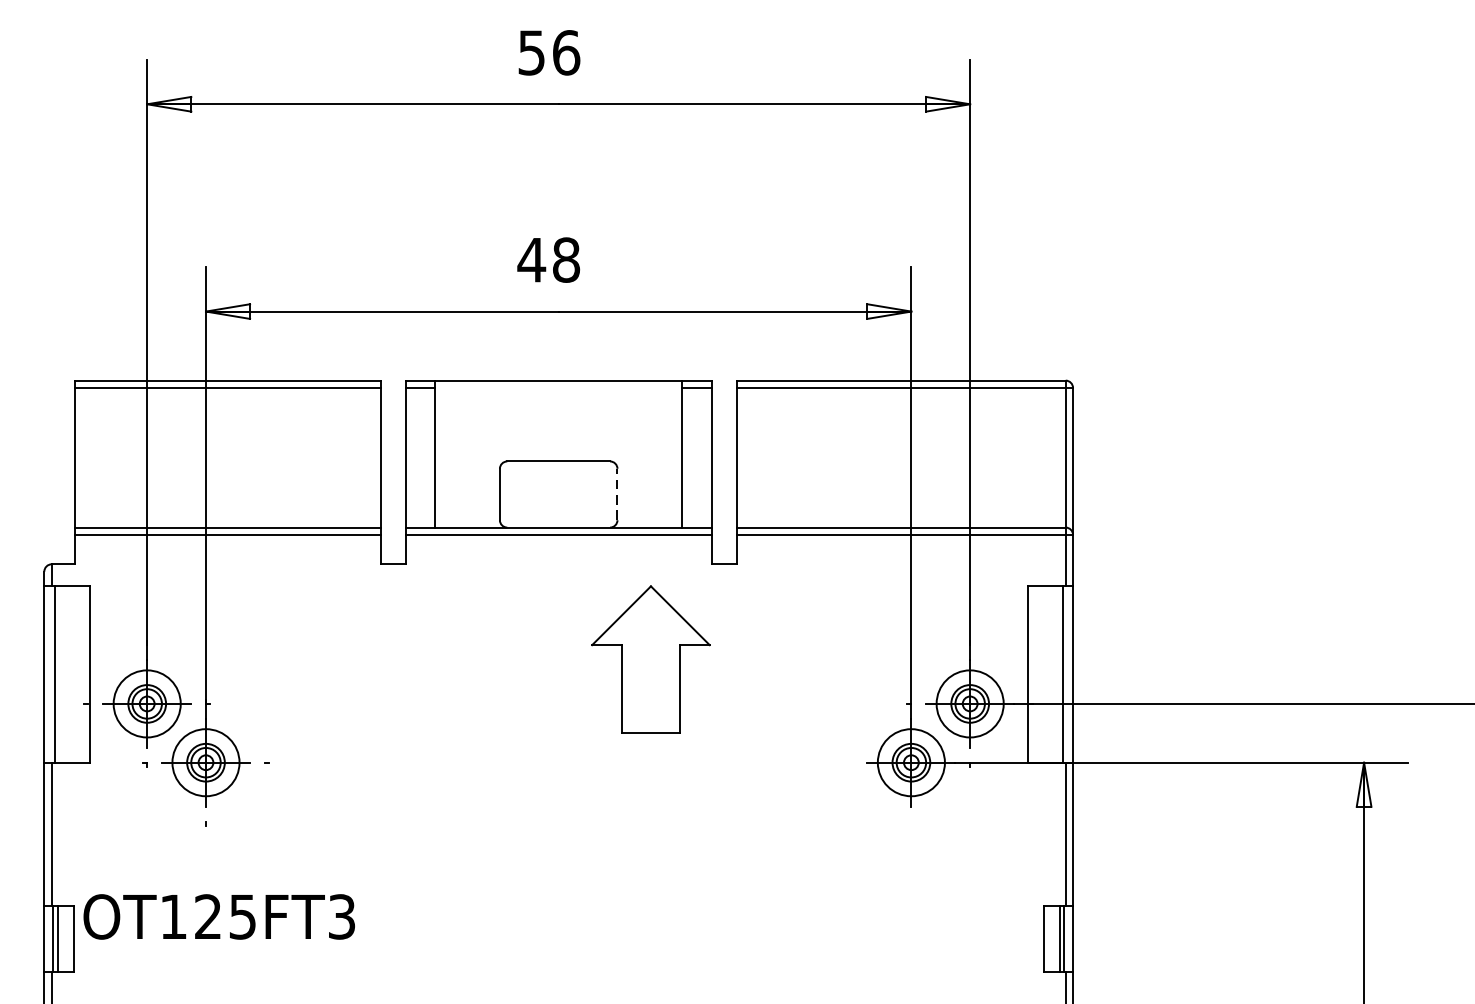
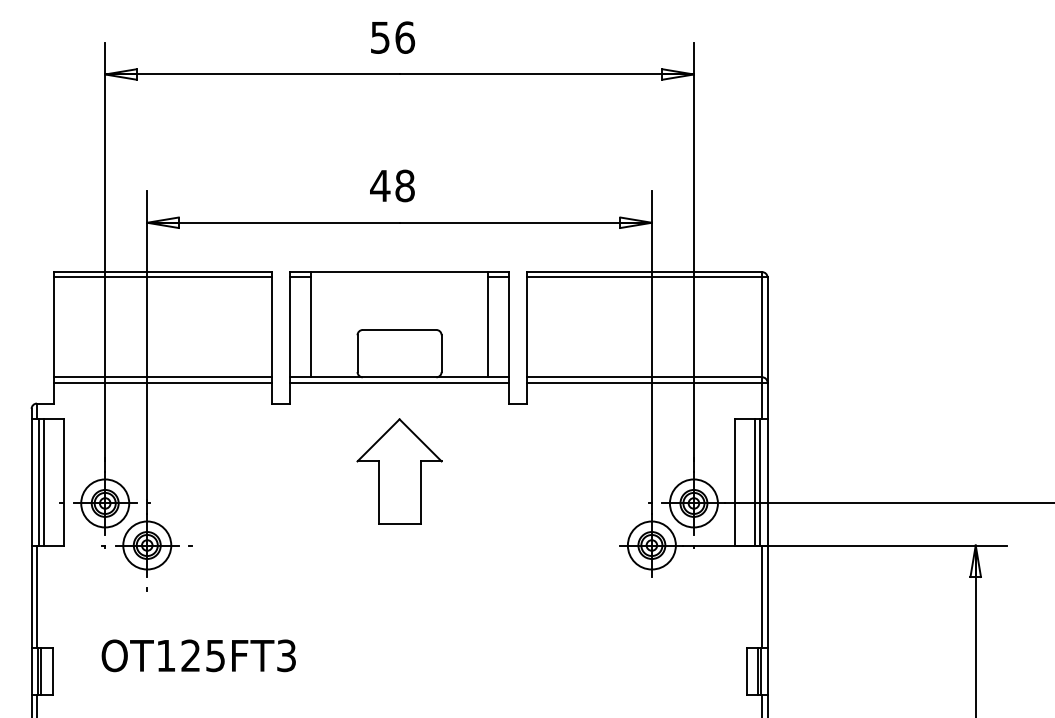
line: (617, 494) -> (441, 353), dashed -> solid
part: (650, 659) -> (399, 471), moved
line: (62, 674) -> (44, 482), added
line: (1054, 674) -> (754, 482), added
text: (218, 916) -> (198, 655), moved

